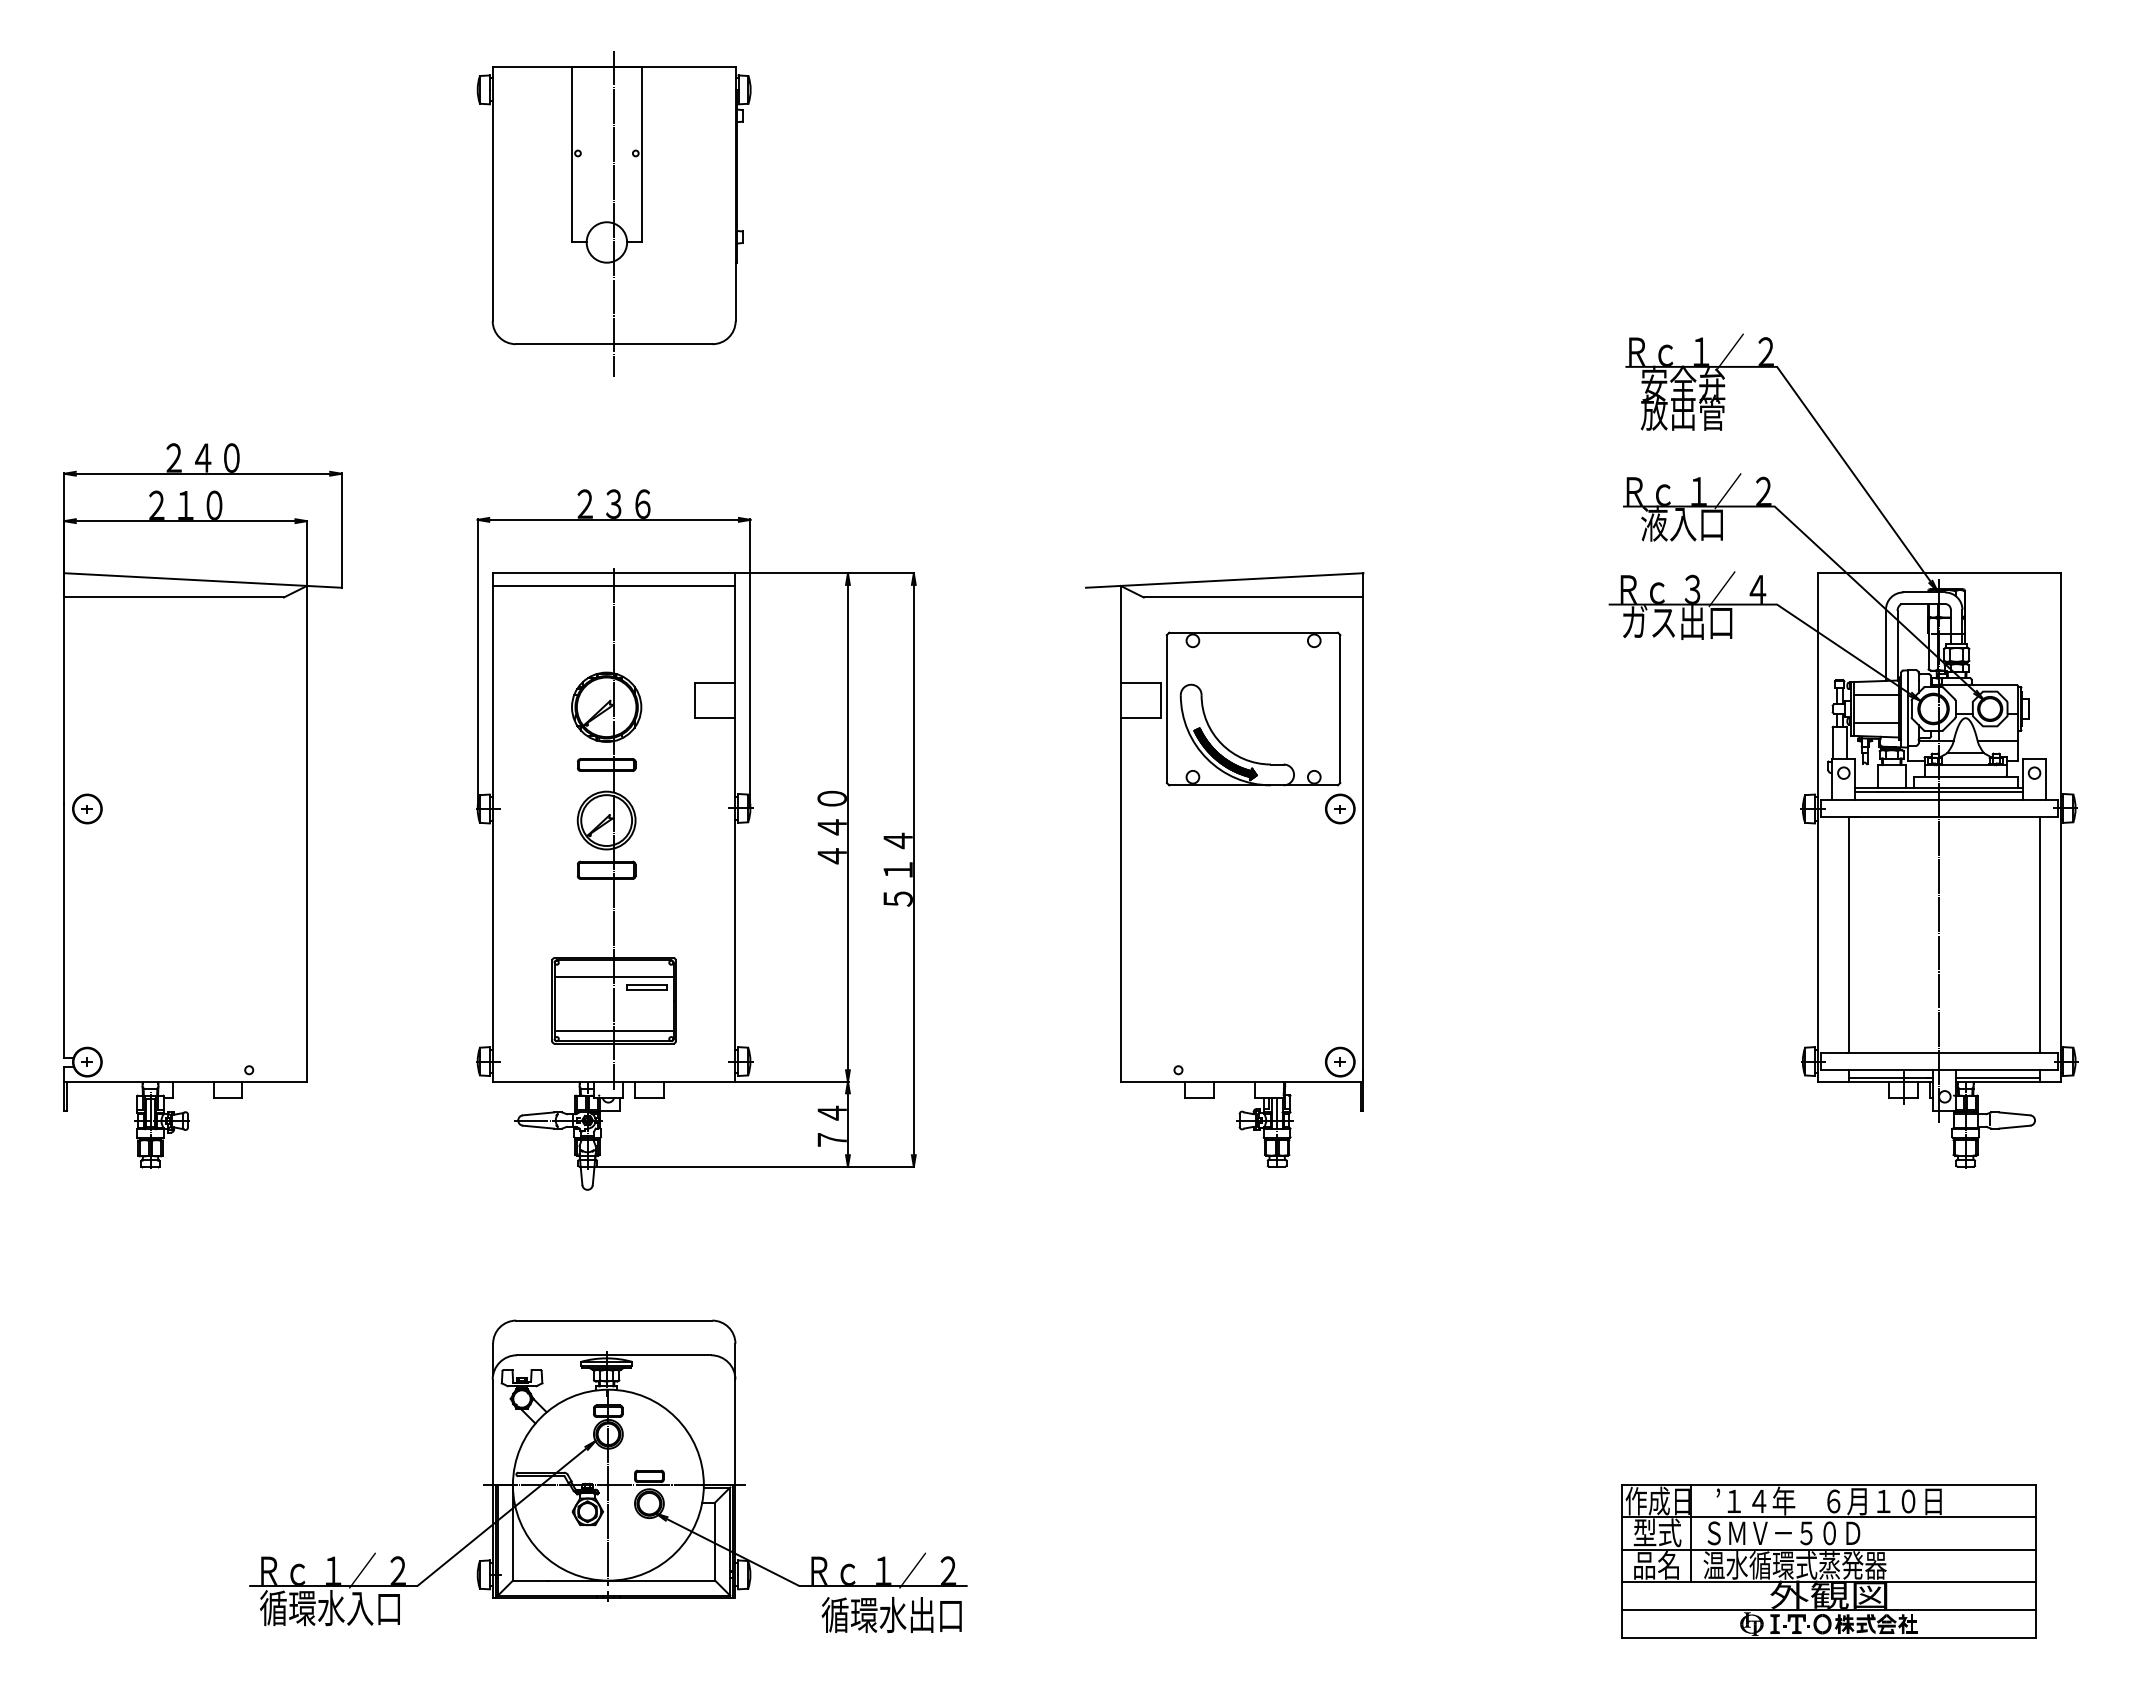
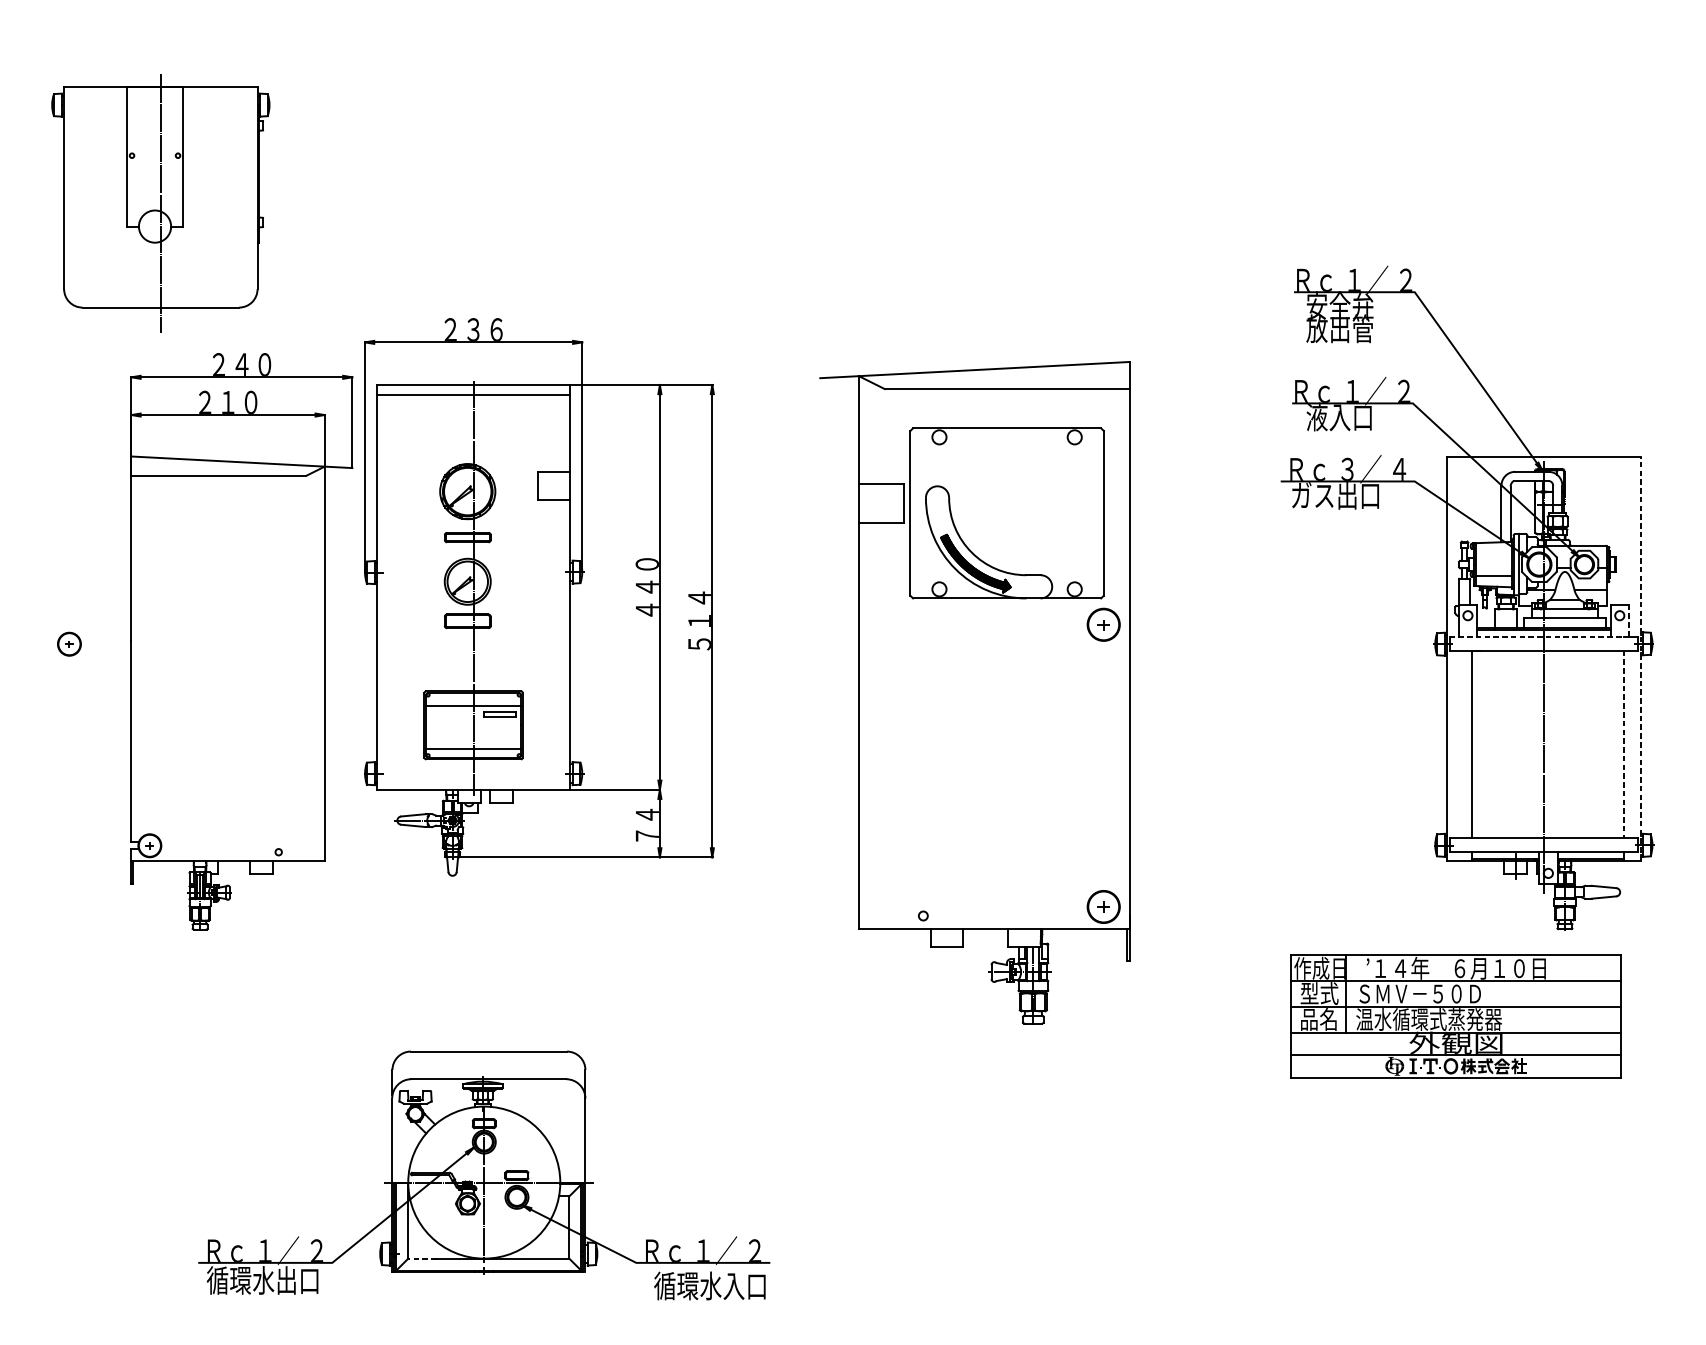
part: (613, 213) -> (160, 203), moved
line: (1876, 694) -> (1493, 553), removed
line: (2046, 780) -> (1629, 621), solid -> dashed
line: (1930, 799) -> (1536, 636), solid -> dashed
part: (202, 805) -> (241, 641), moved
line: (2060, 827) -> (1640, 658), solid -> dashed
part: (696, 839) -> (539, 596), moved
part: (1224, 869) -> (974, 692), size x1.4
line: (2040, 935) -> (1624, 744), solid -> dashed
part: (1828, 1561) -> (1455, 1016), moved
line: (530, 1580) -> (422, 1258), solid -> dashed
text: (360, 1608) -> (286, 1280), 循環水入口 -> 循環水出口
text: (921, 1614) -> (733, 1285), 循環水出口 -> 循環水入口

